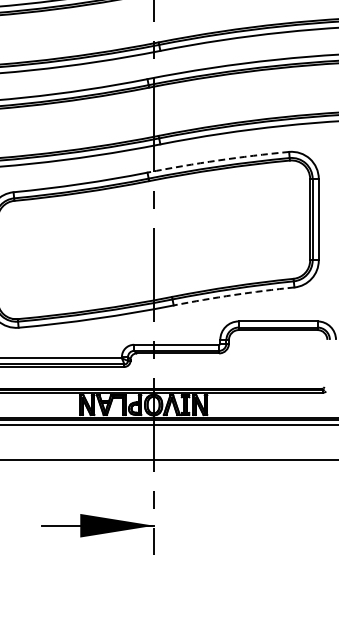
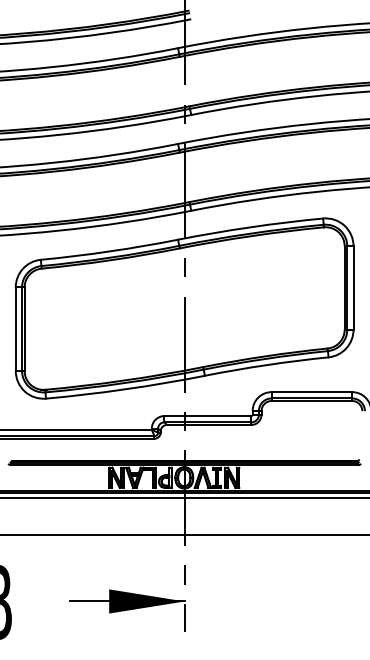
arc: (218, 160) -> (250, 227), dashed -> solid
arc: (233, 295) -> (266, 365), dashed -> solid

